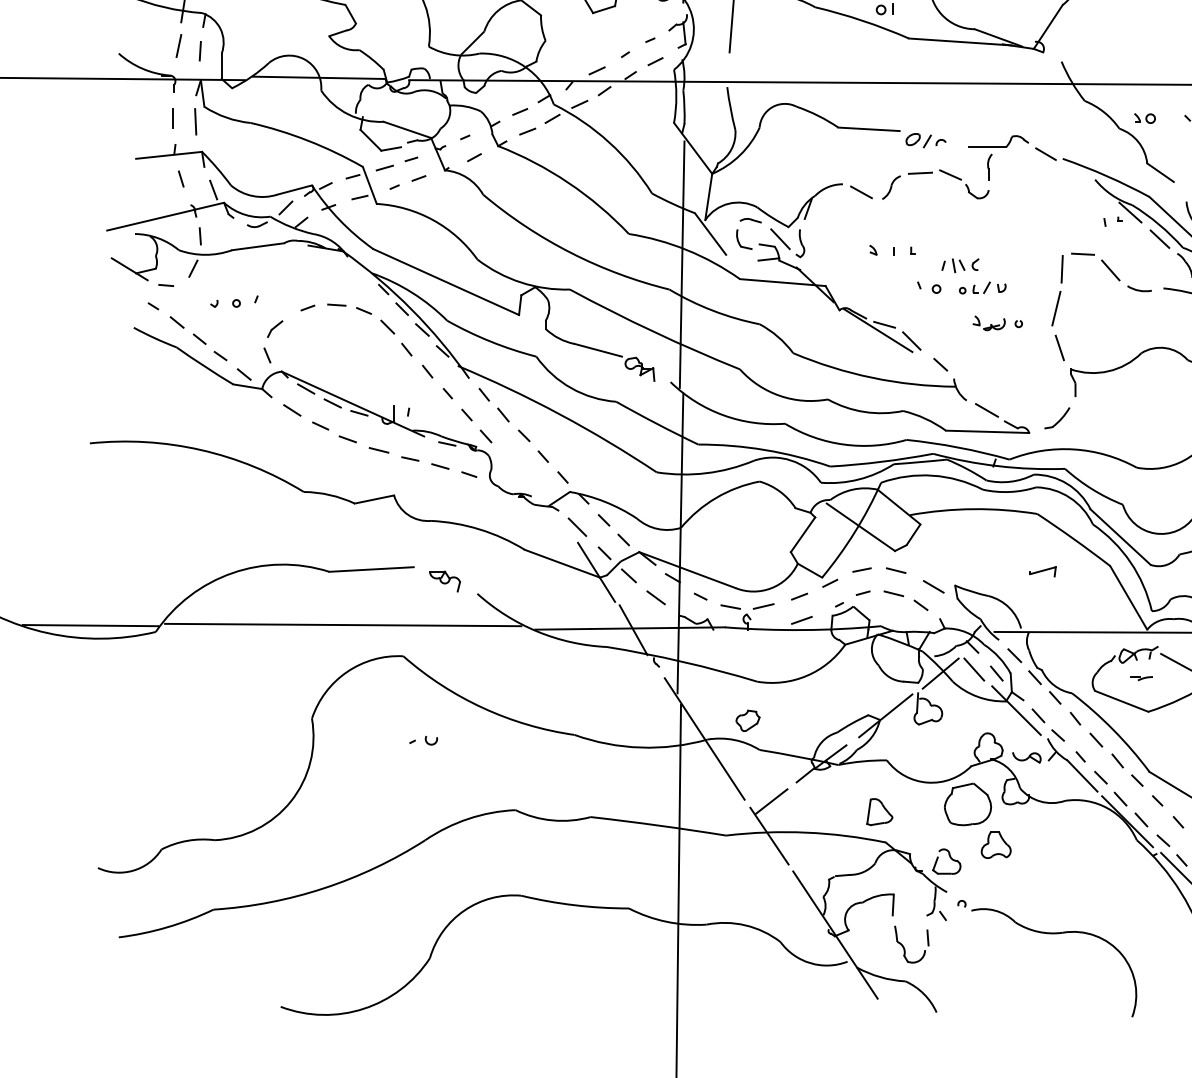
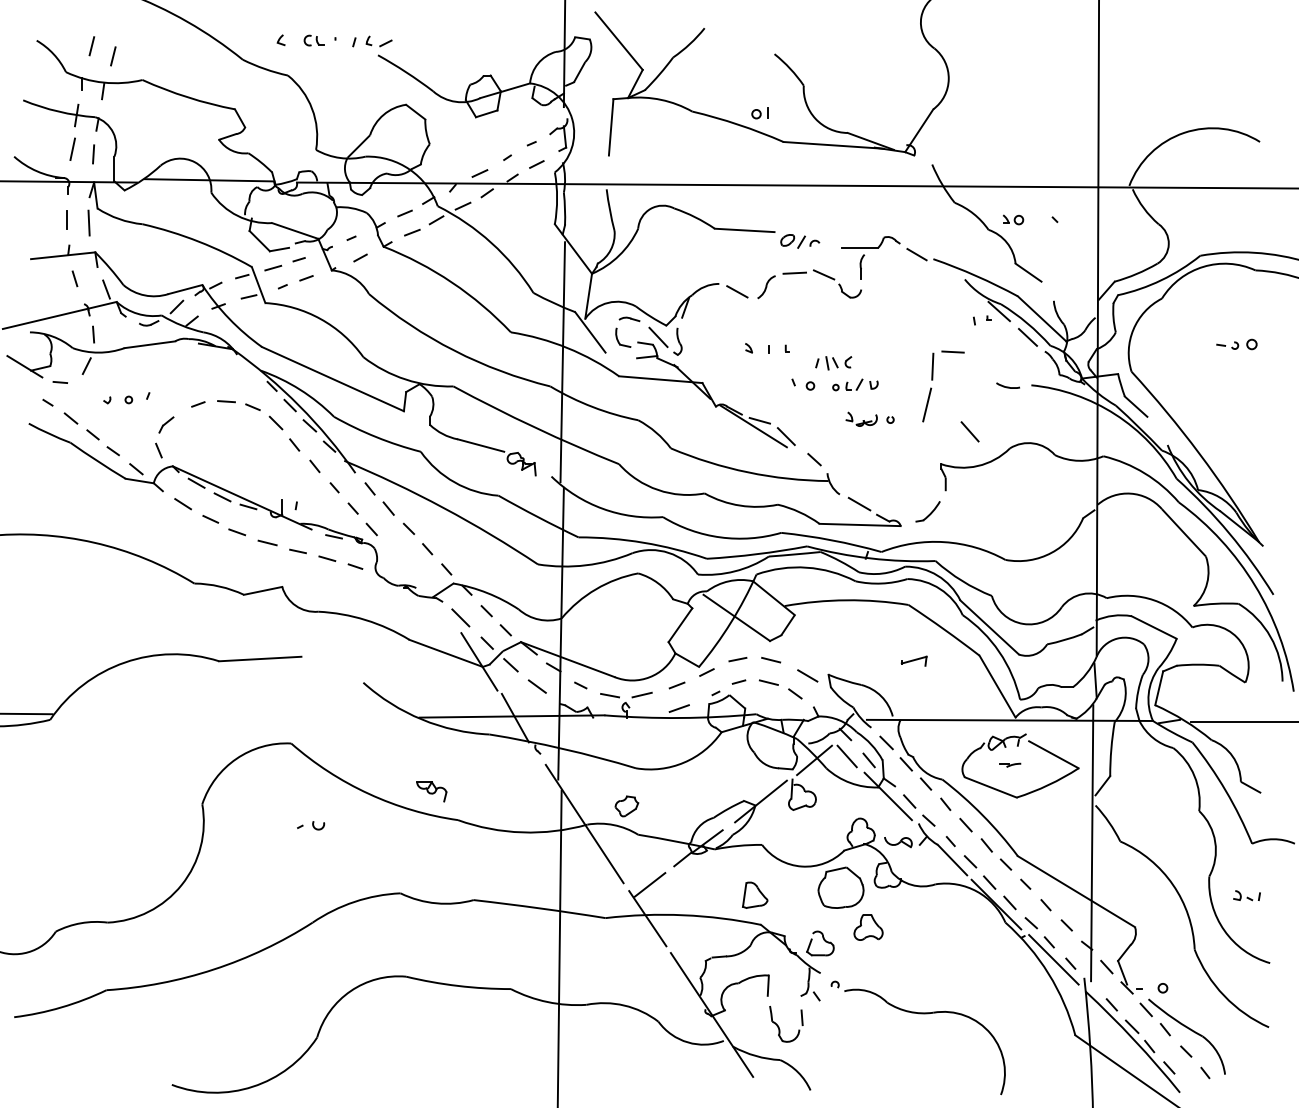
line: (1110, 270) -> (969, 431), moved
line: (1059, 348) -> (930, 443), removed
part: (444, 581) -> (431, 791), moved
line: (342, 624) -> (232, 712), removed

